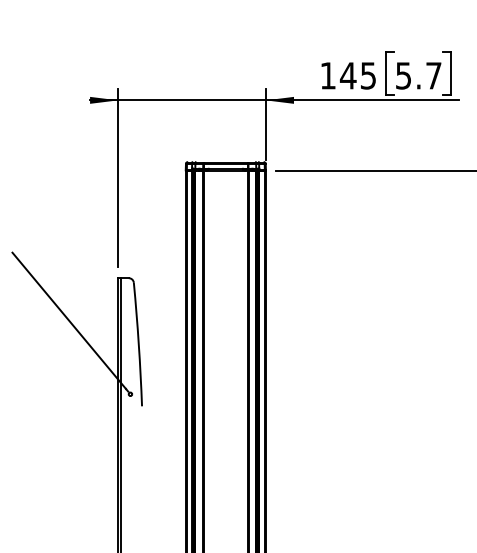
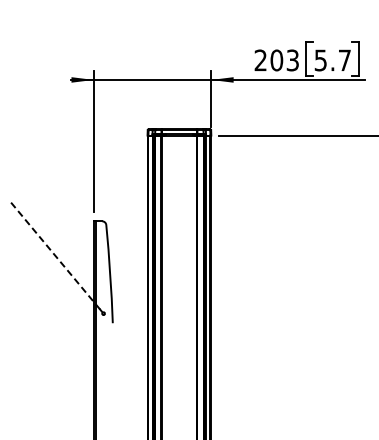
text: (347, 75) -> (276, 60), 145 -> 203
line: (68, 321) -> (54, 255), solid -> dashed

